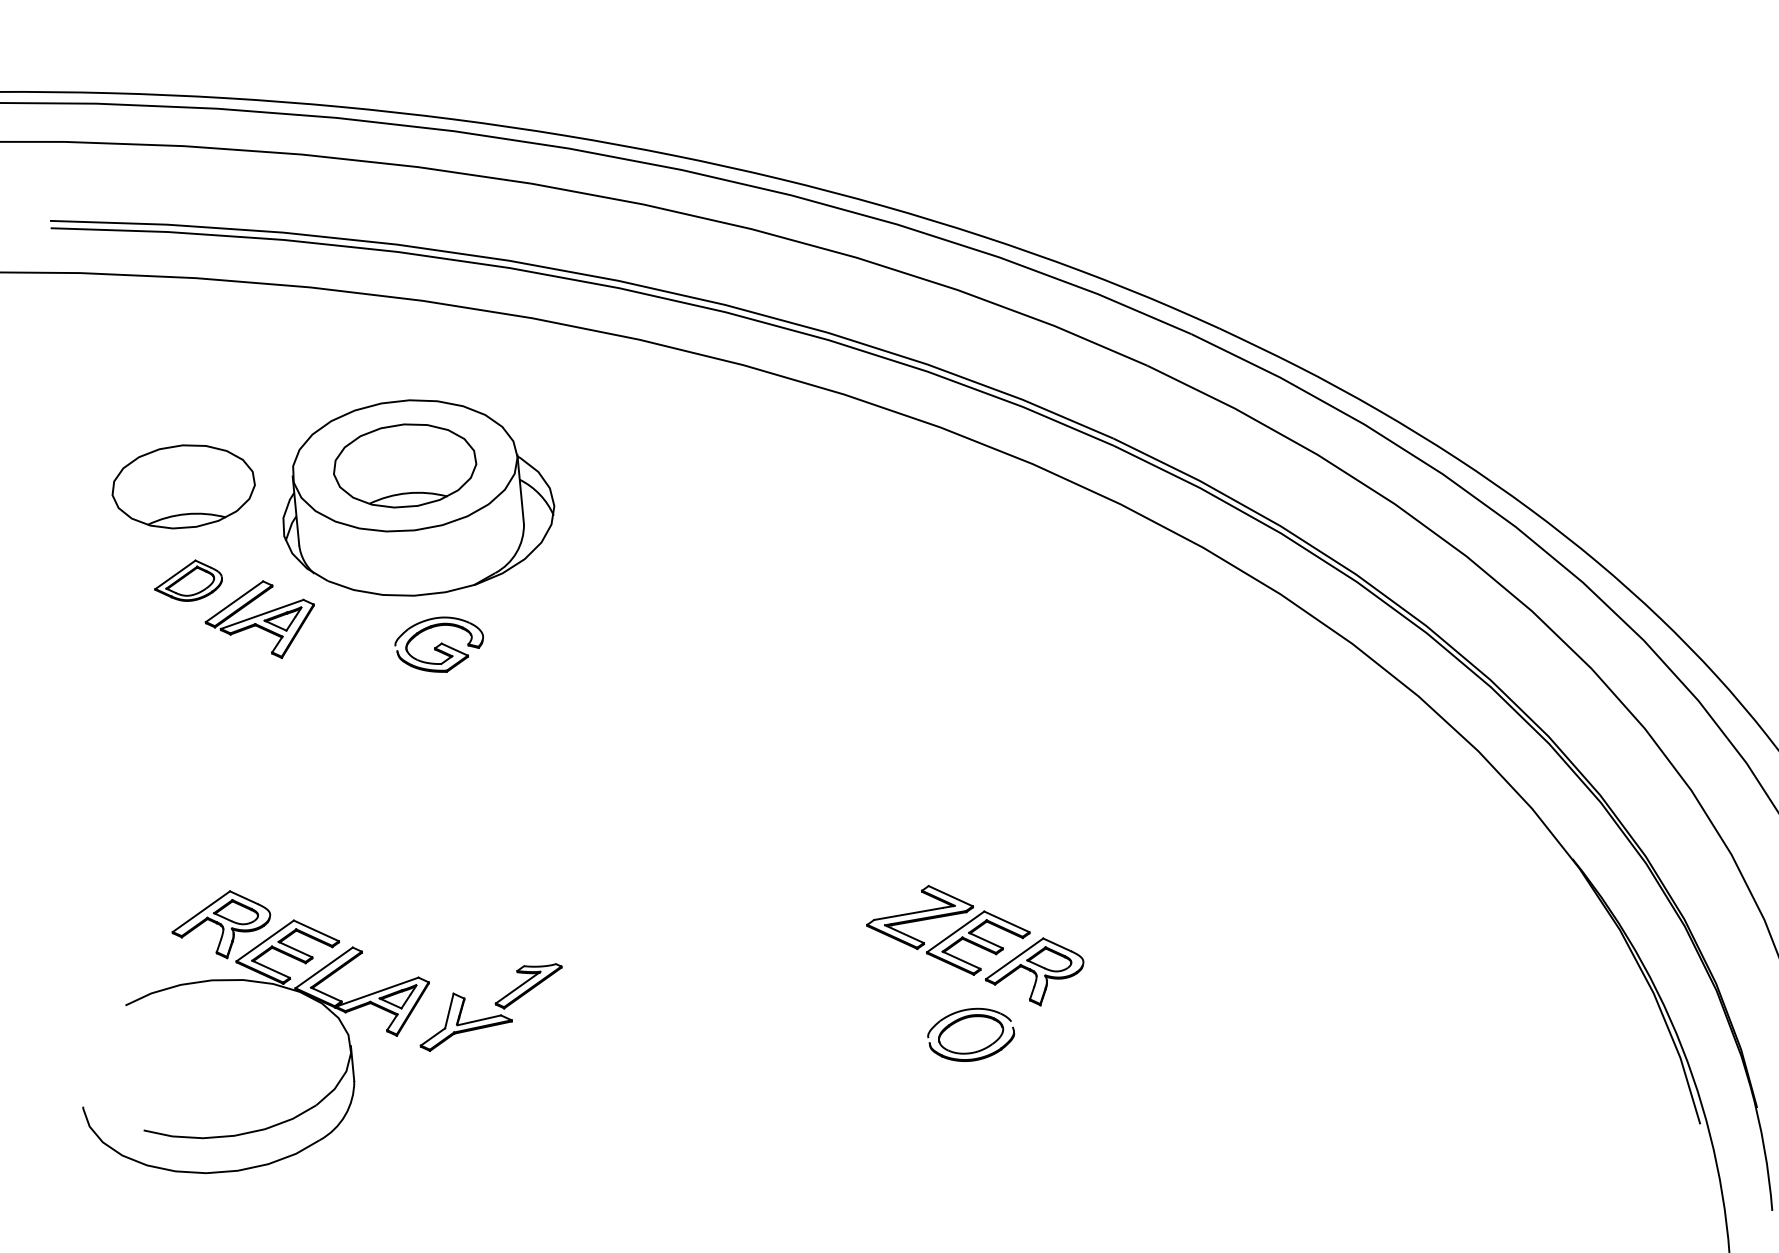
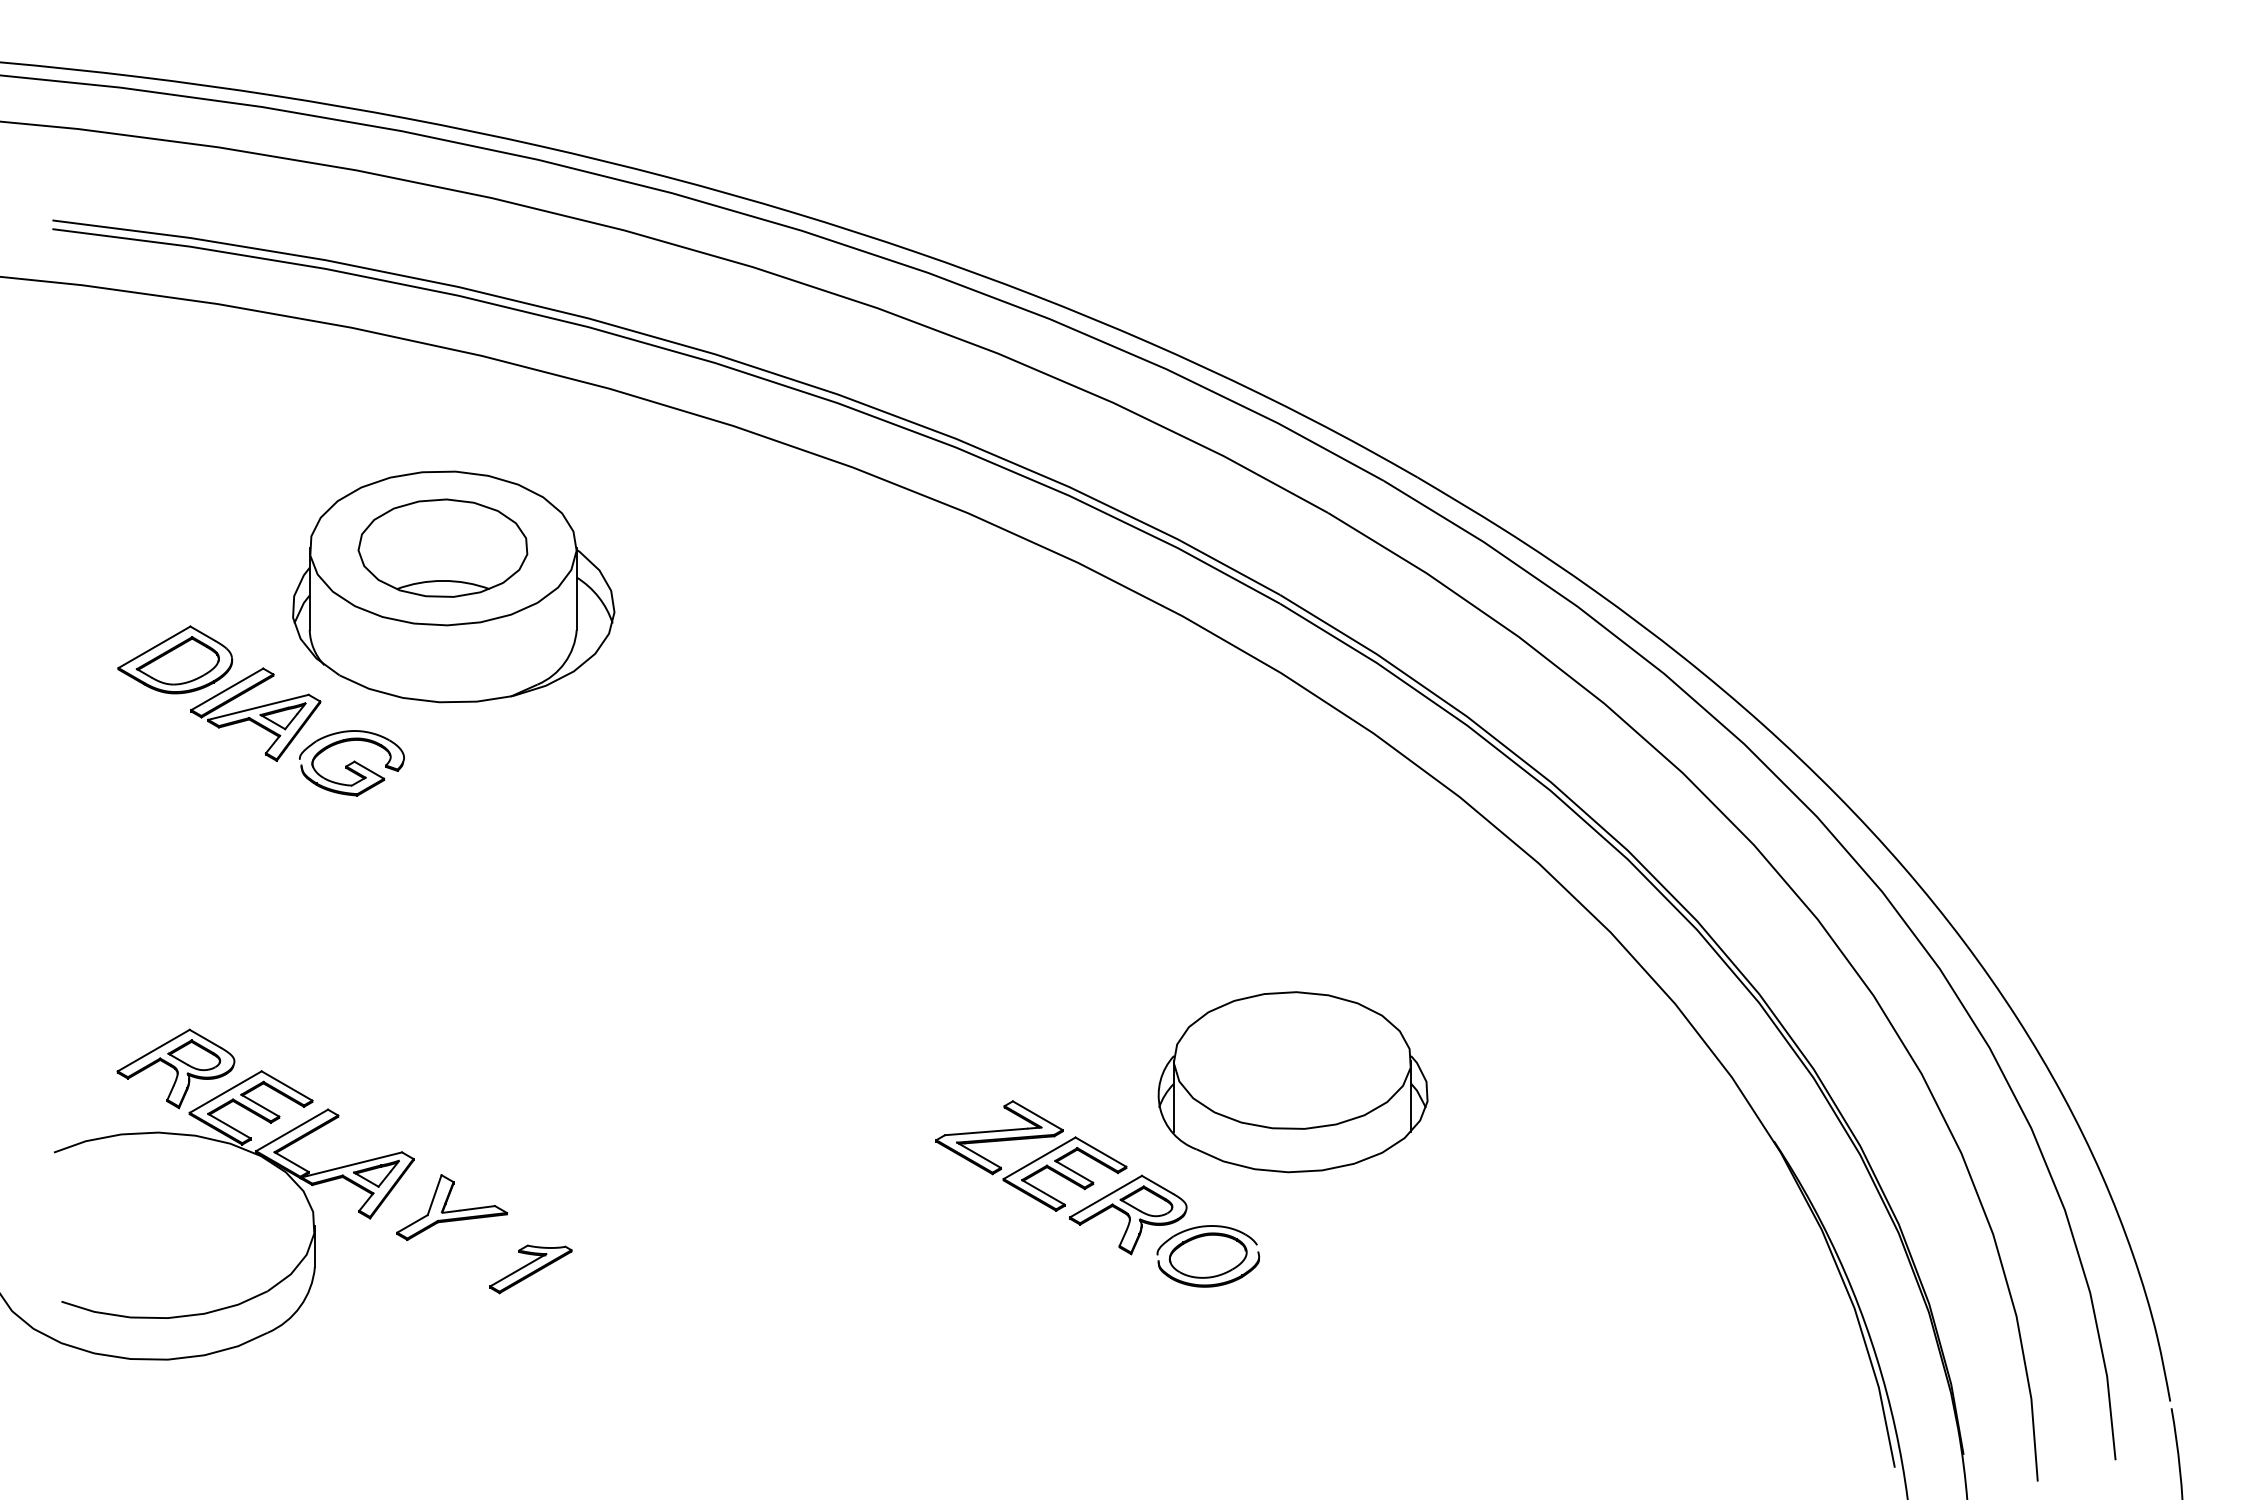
part: (183, 486) -> (179, 547), removed
part: (188, 580) -> (175, 659), size x1.43
part: (439, 645) -> (351, 763), moved
part: (1162, 847) -> (1292, 1082), added
part: (528, 986) -> (530, 1269), moved
part: (971, 1035) -> (1208, 1256), moved

